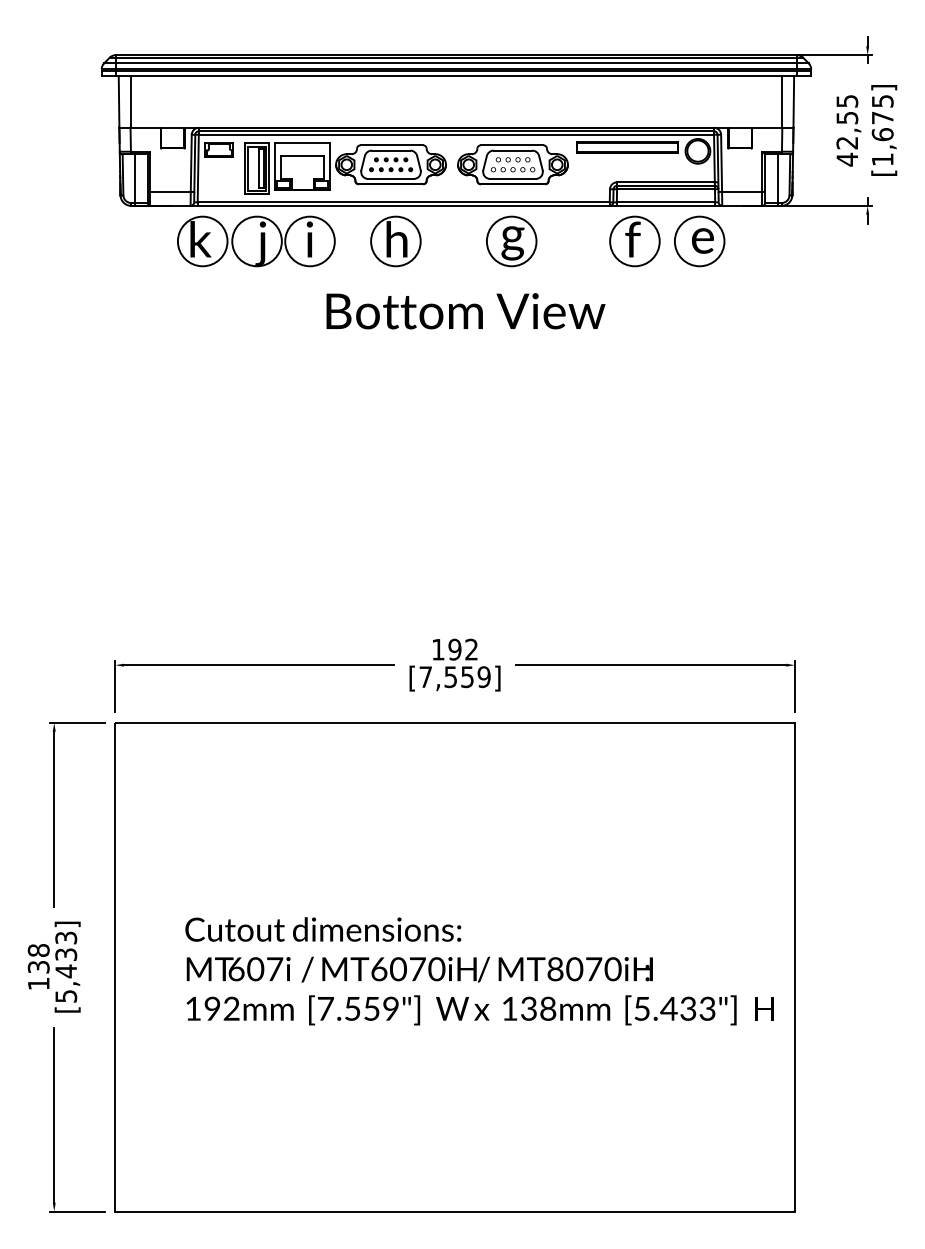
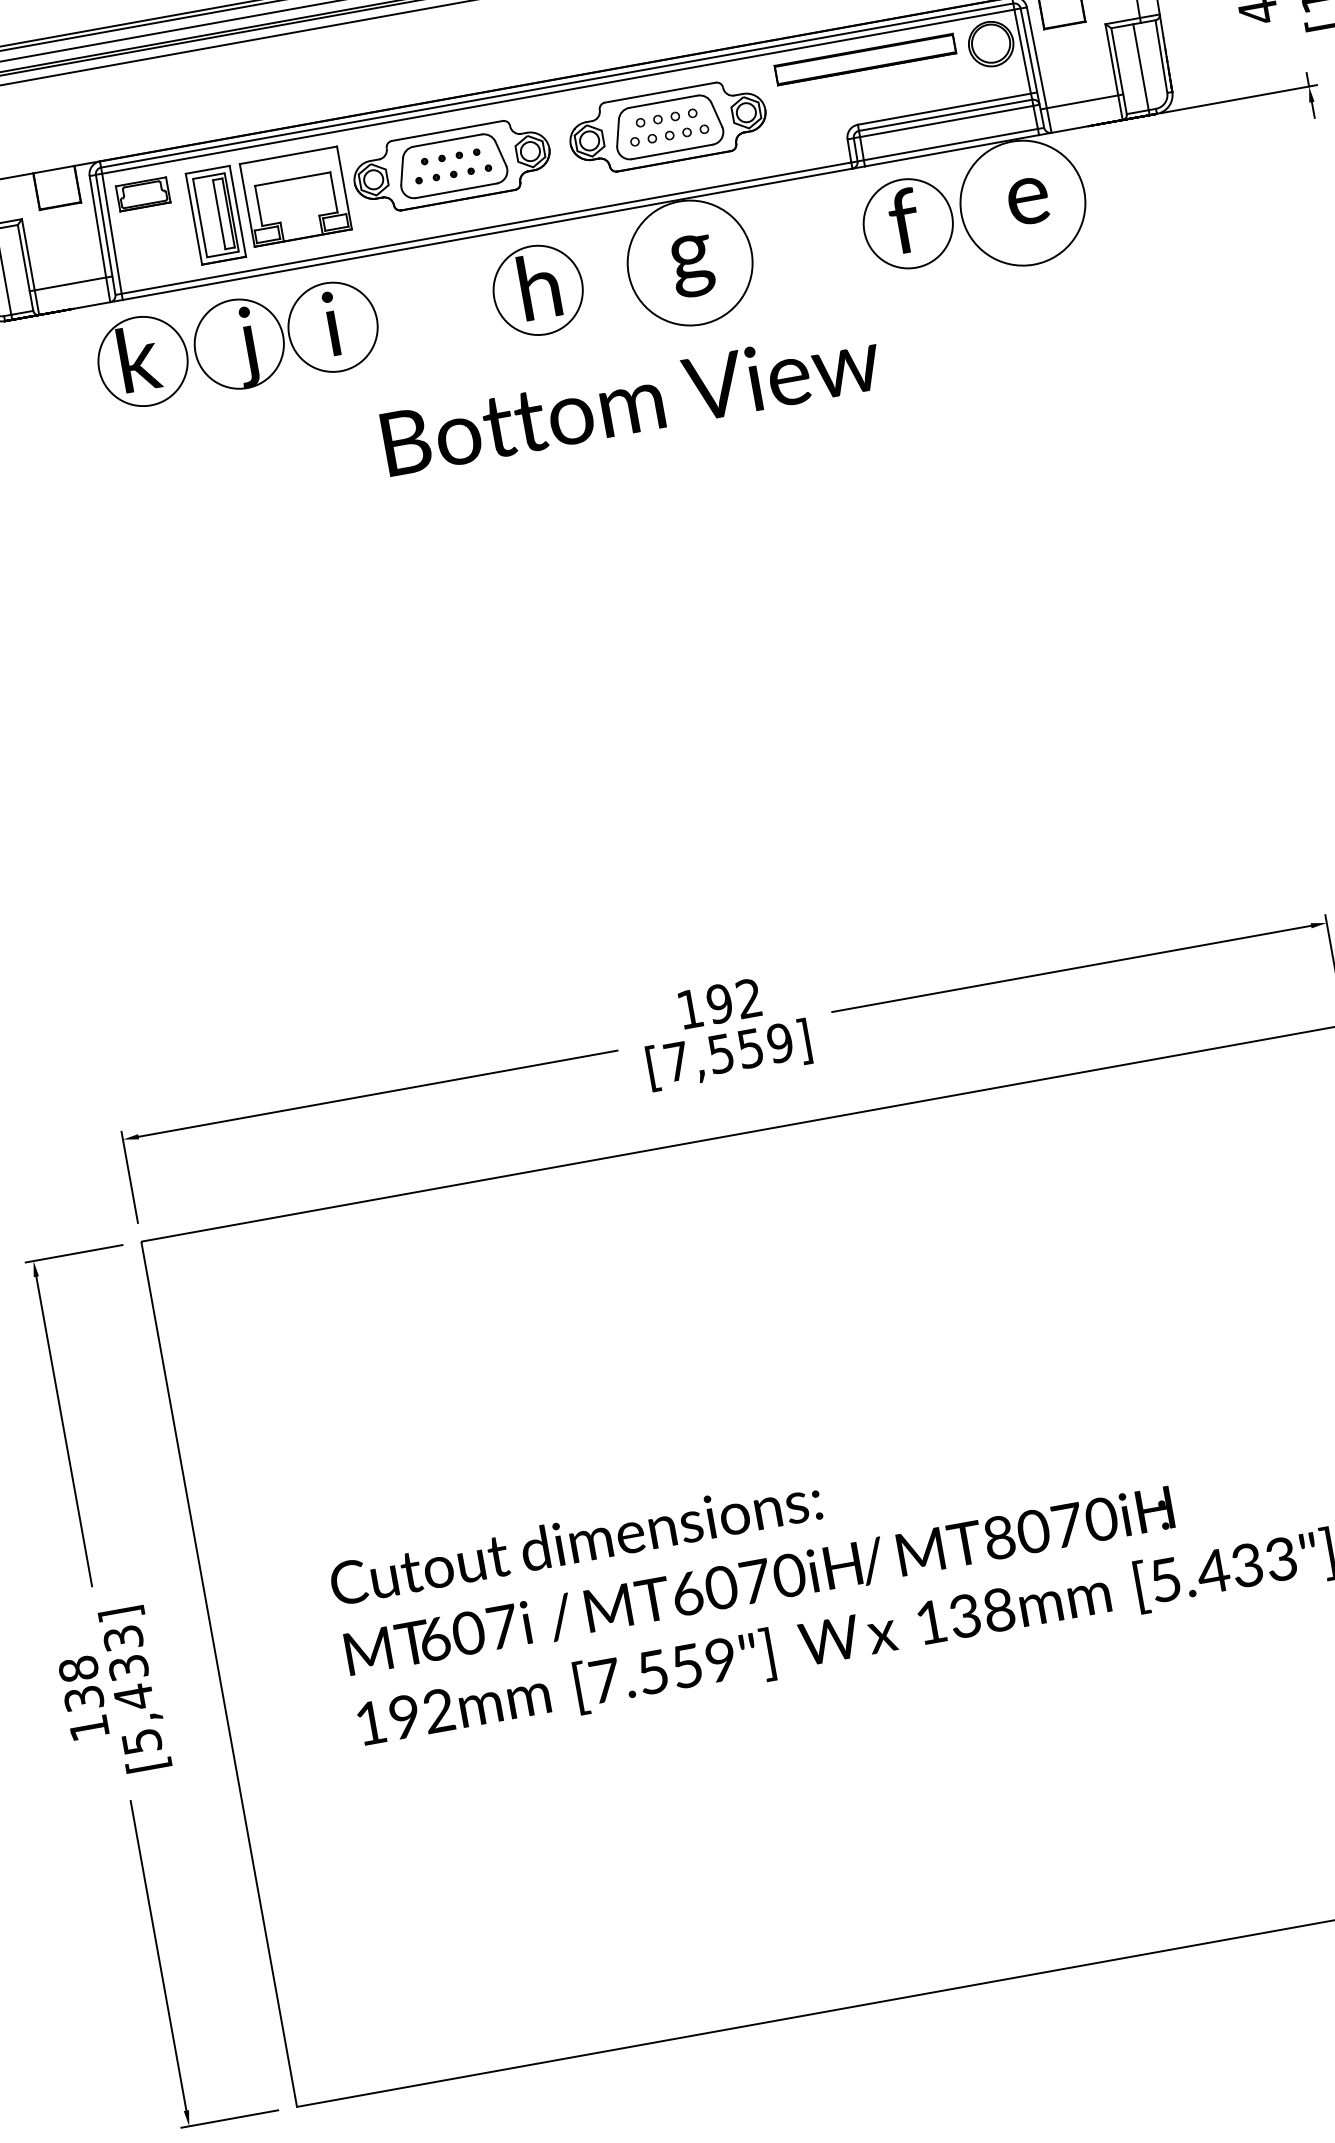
part: (395, 241) -> (537, 290), moved
circle: (511, 241) -> (689, 263), size x1.4
circle: (699, 241) -> (1022, 203), size x1.4

